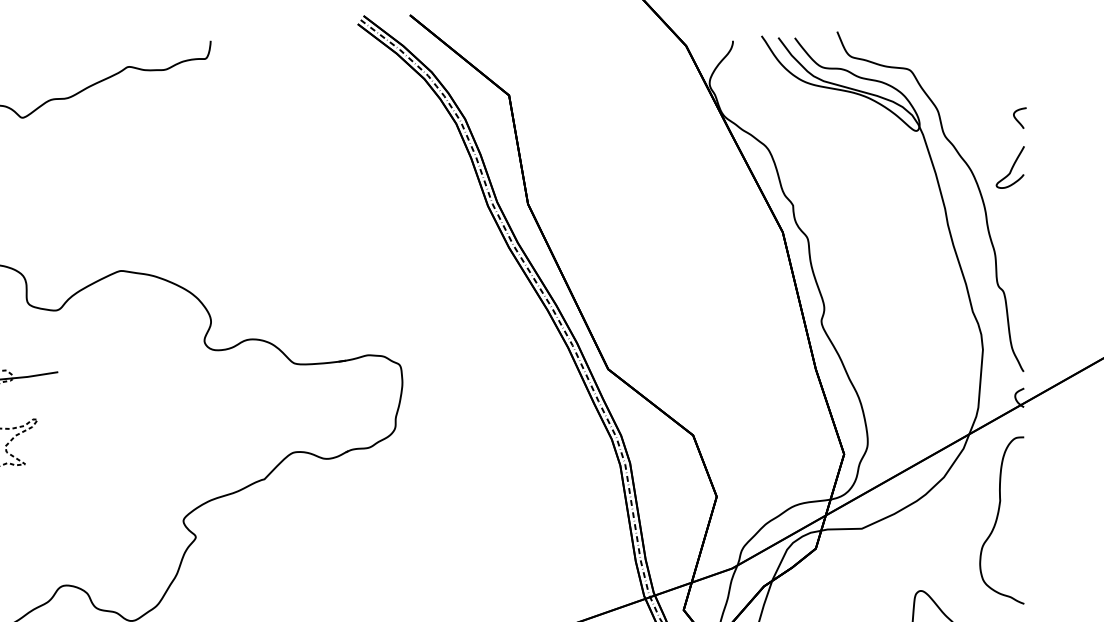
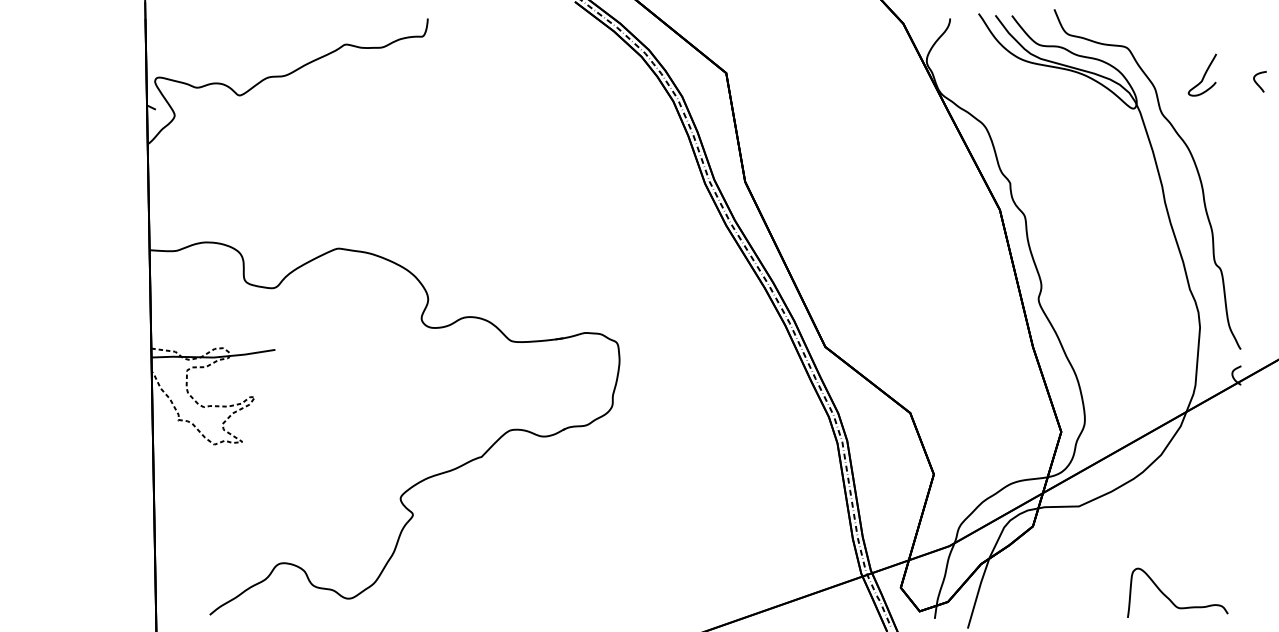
curve: (1017, 118) -> (1257, 82), moved
curve: (1011, 167) -> (1203, 75), moved
curve: (997, 520) -> (1214, 498), removed

